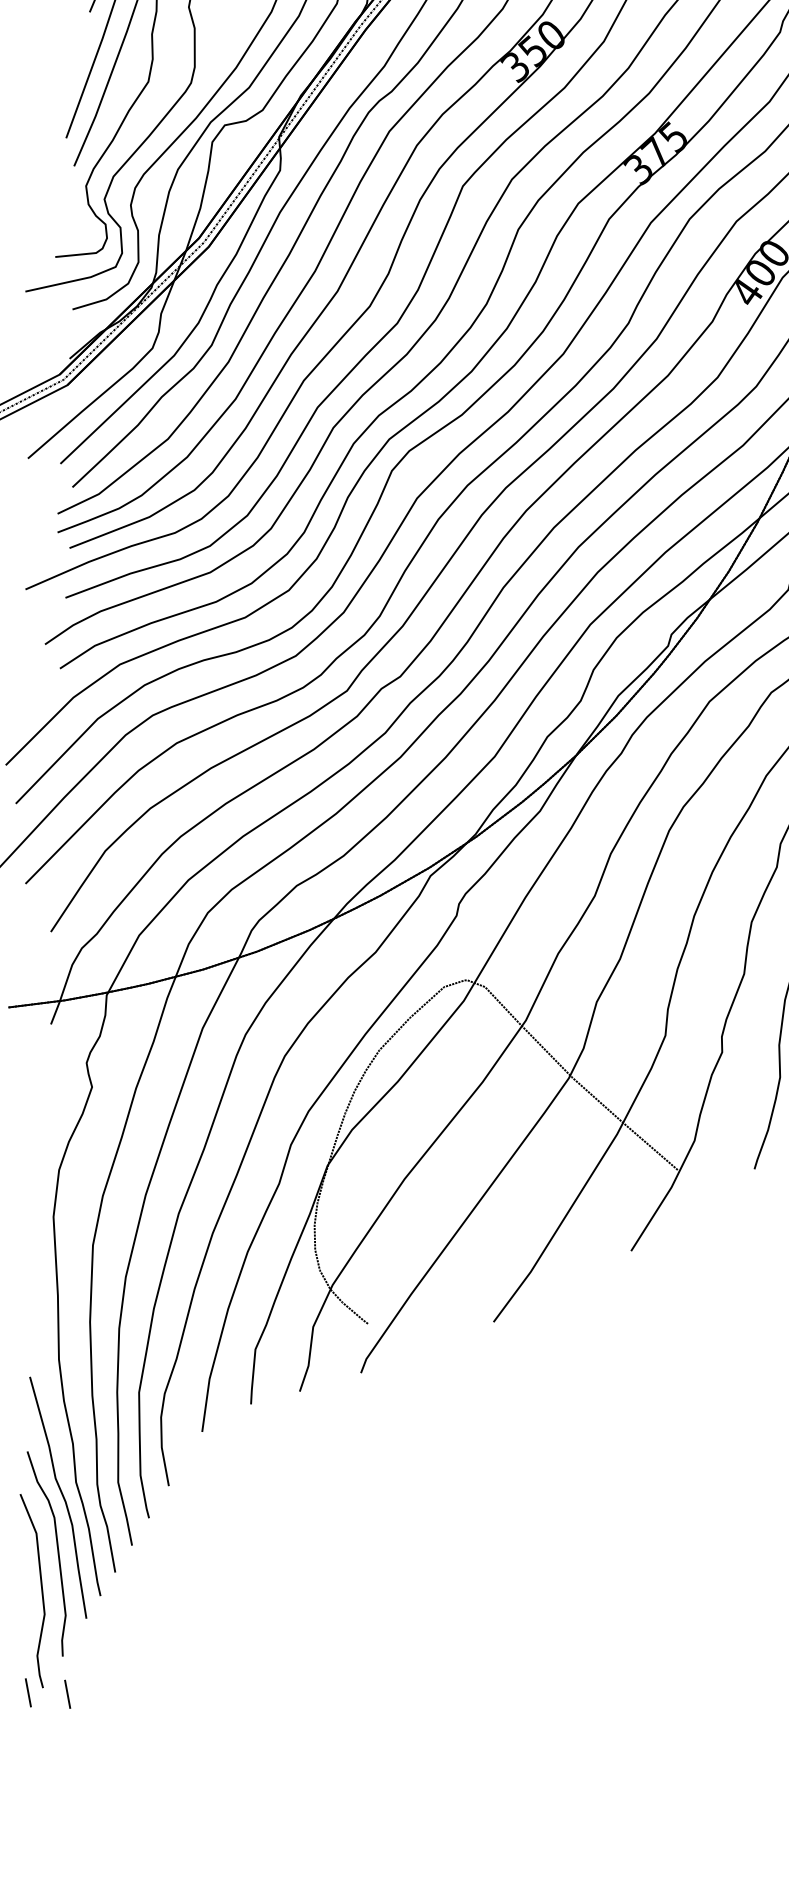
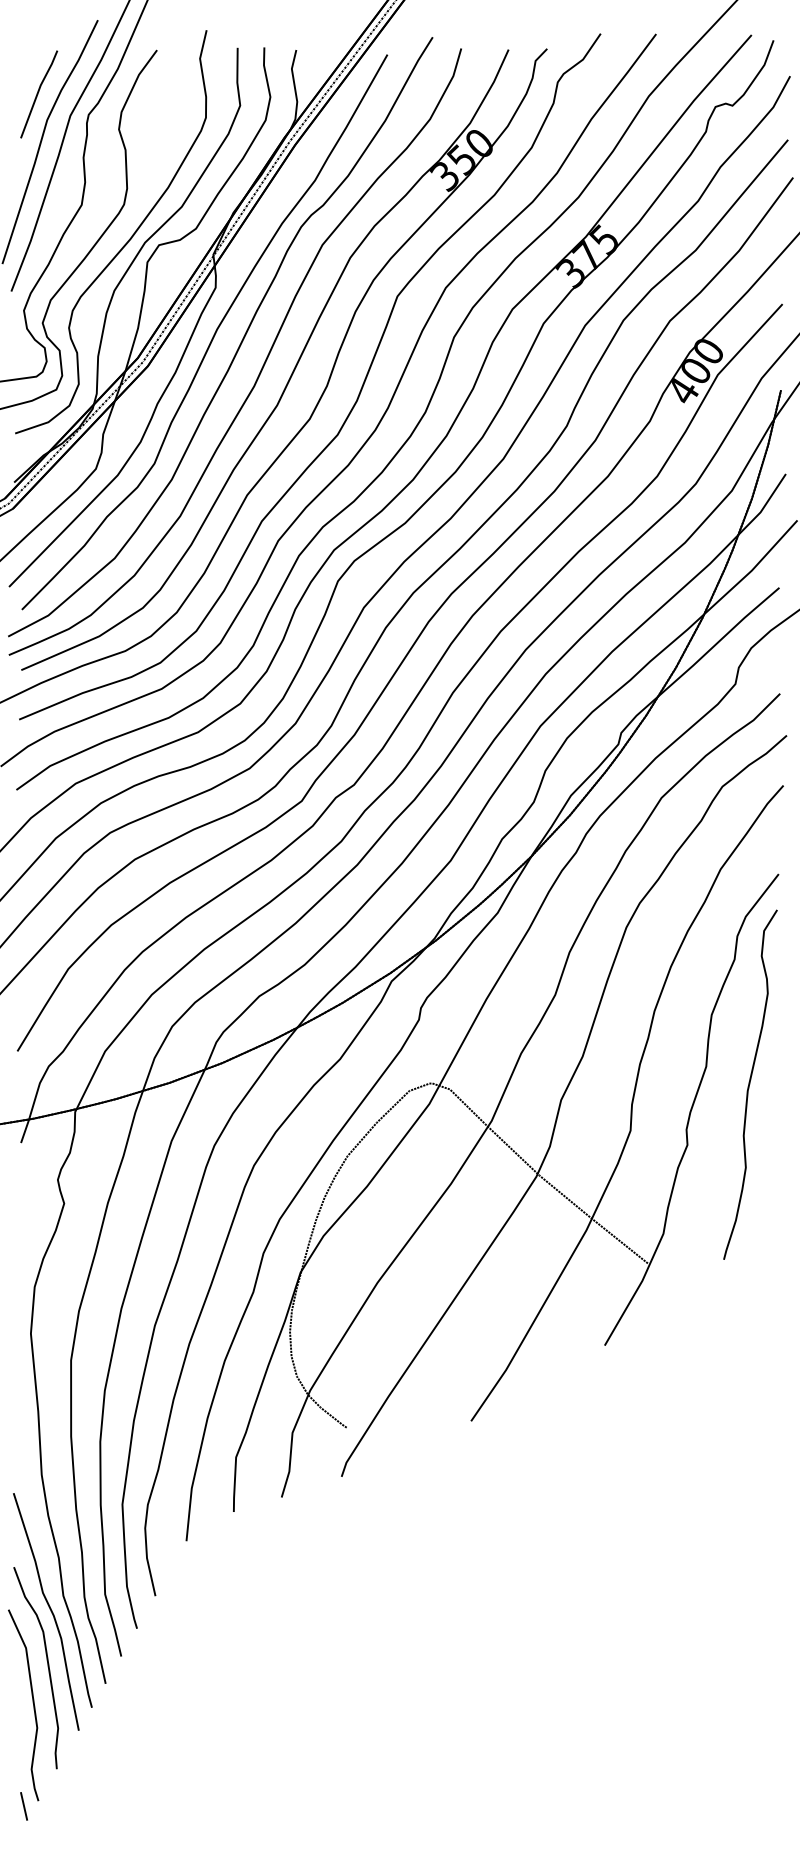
line: (67, 1694) -> (62, 1806), removed

